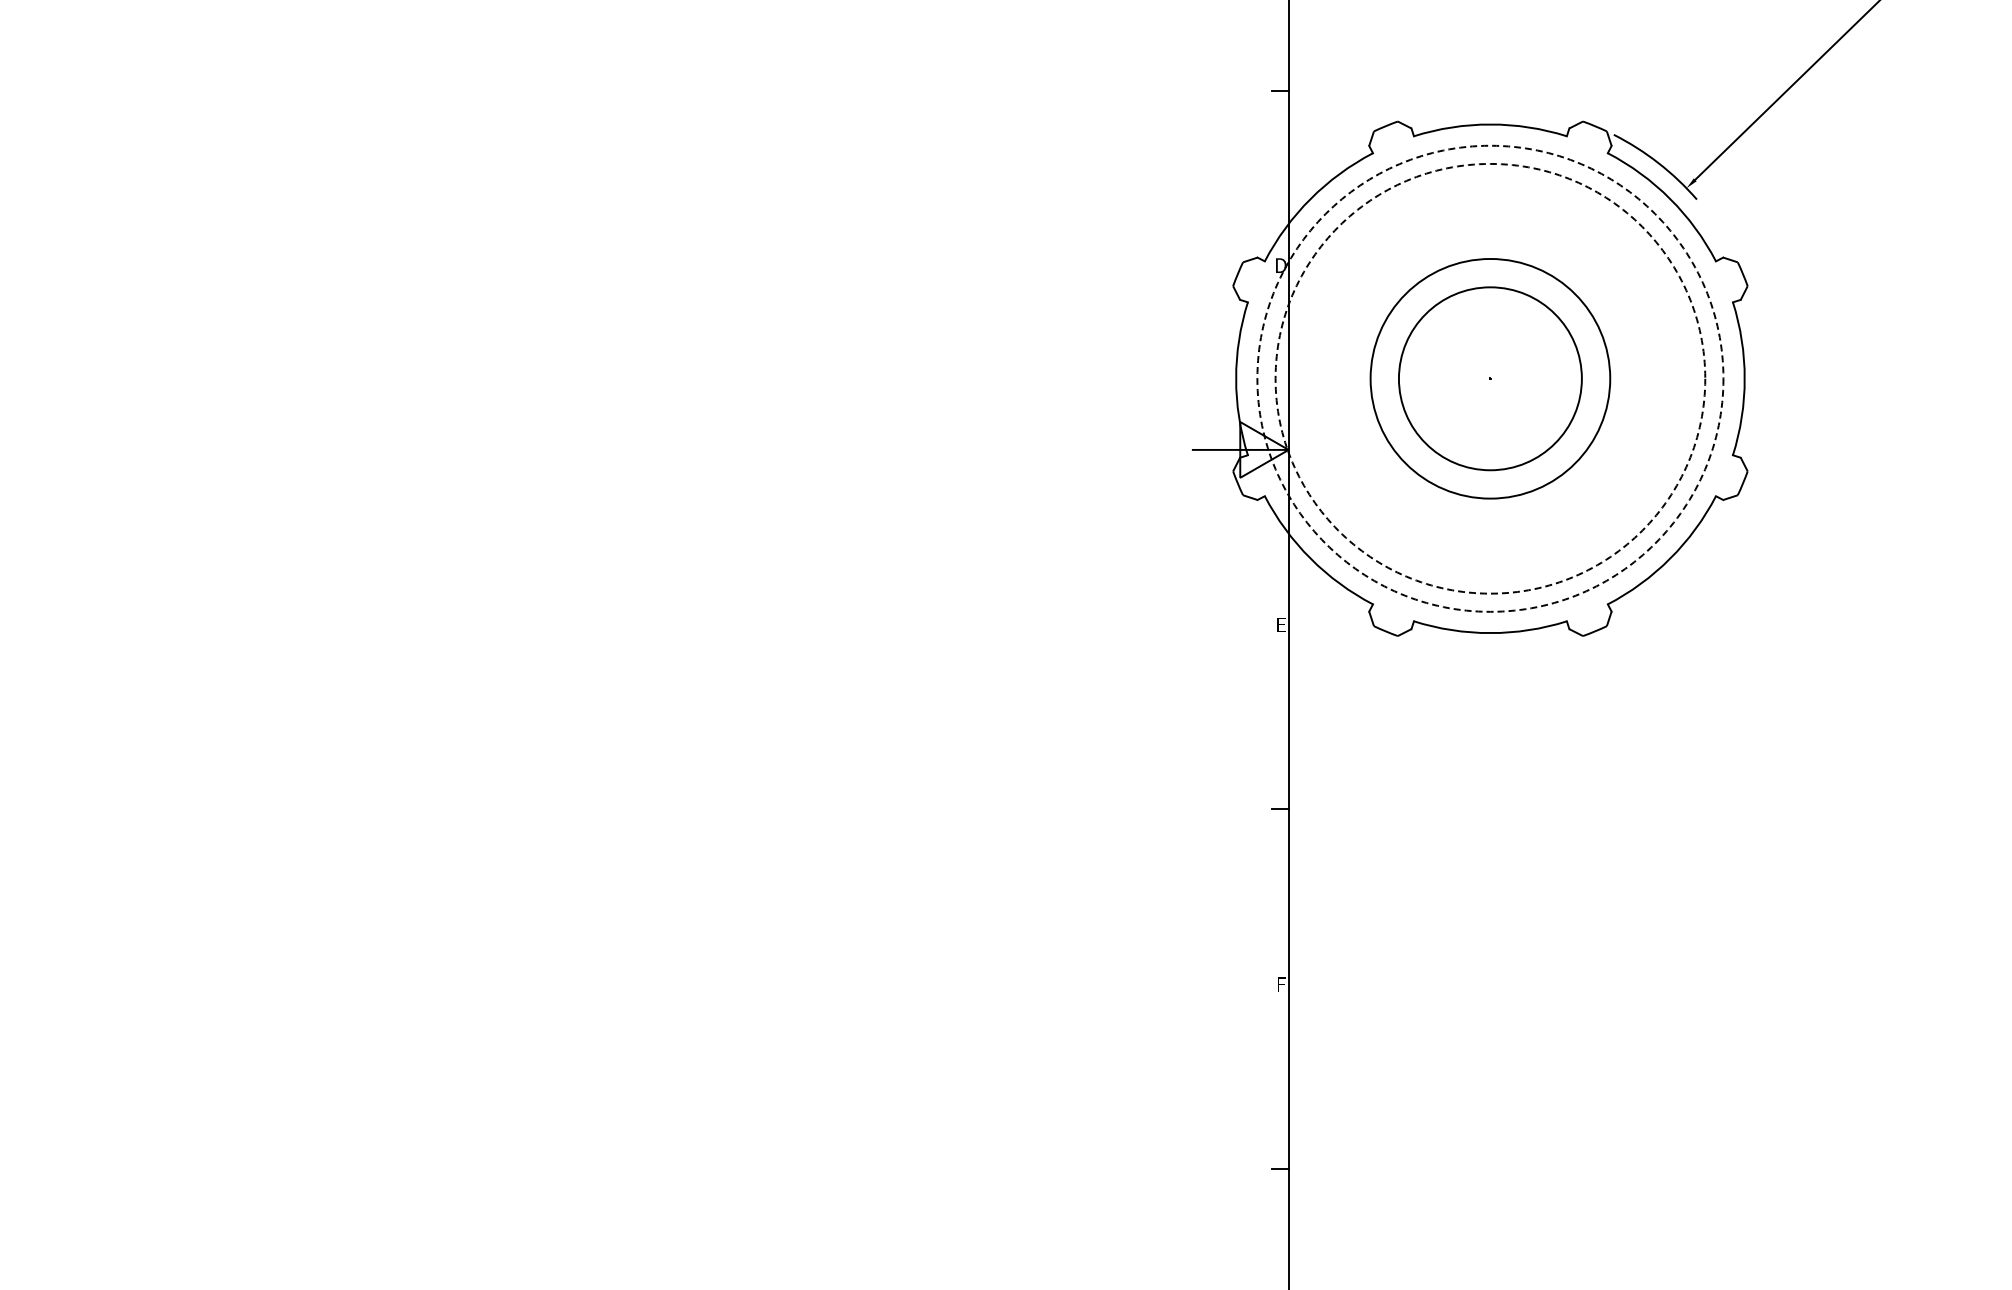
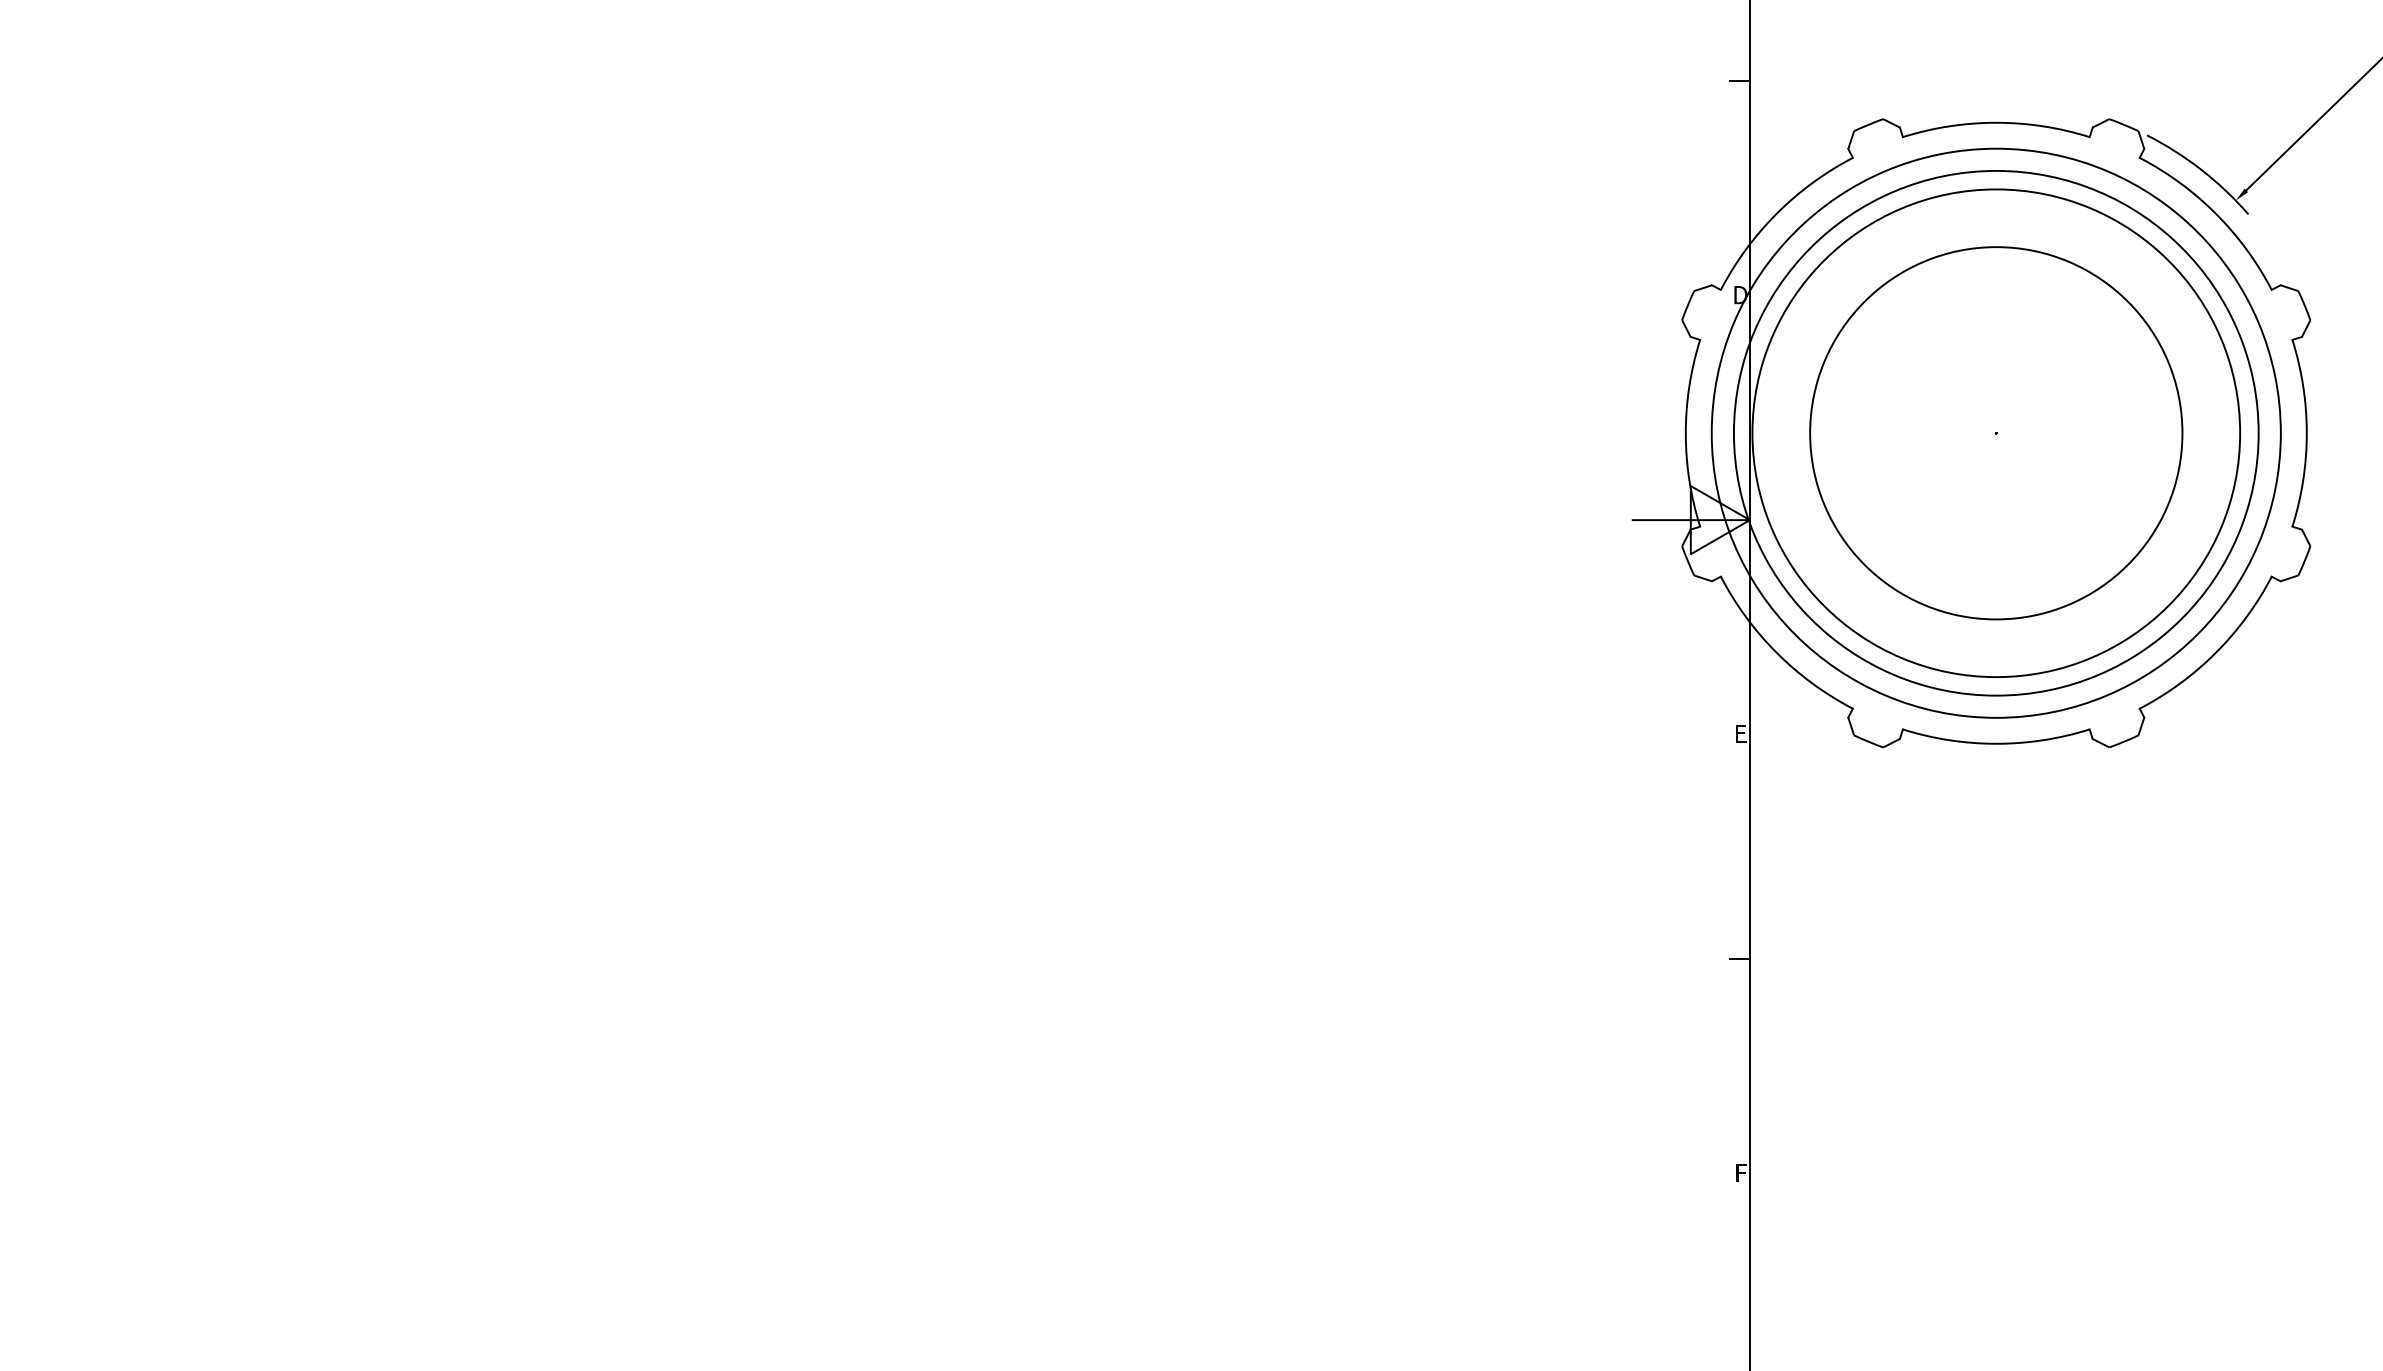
circle: (1489, 378) -> (1995, 432), size x1.67
circle: (1490, 378) -> (1996, 432), dashed -> solid
circle: (1490, 378) -> (1996, 432), dashed -> solid
circle: (1490, 378) -> (1996, 432), size x1.67

